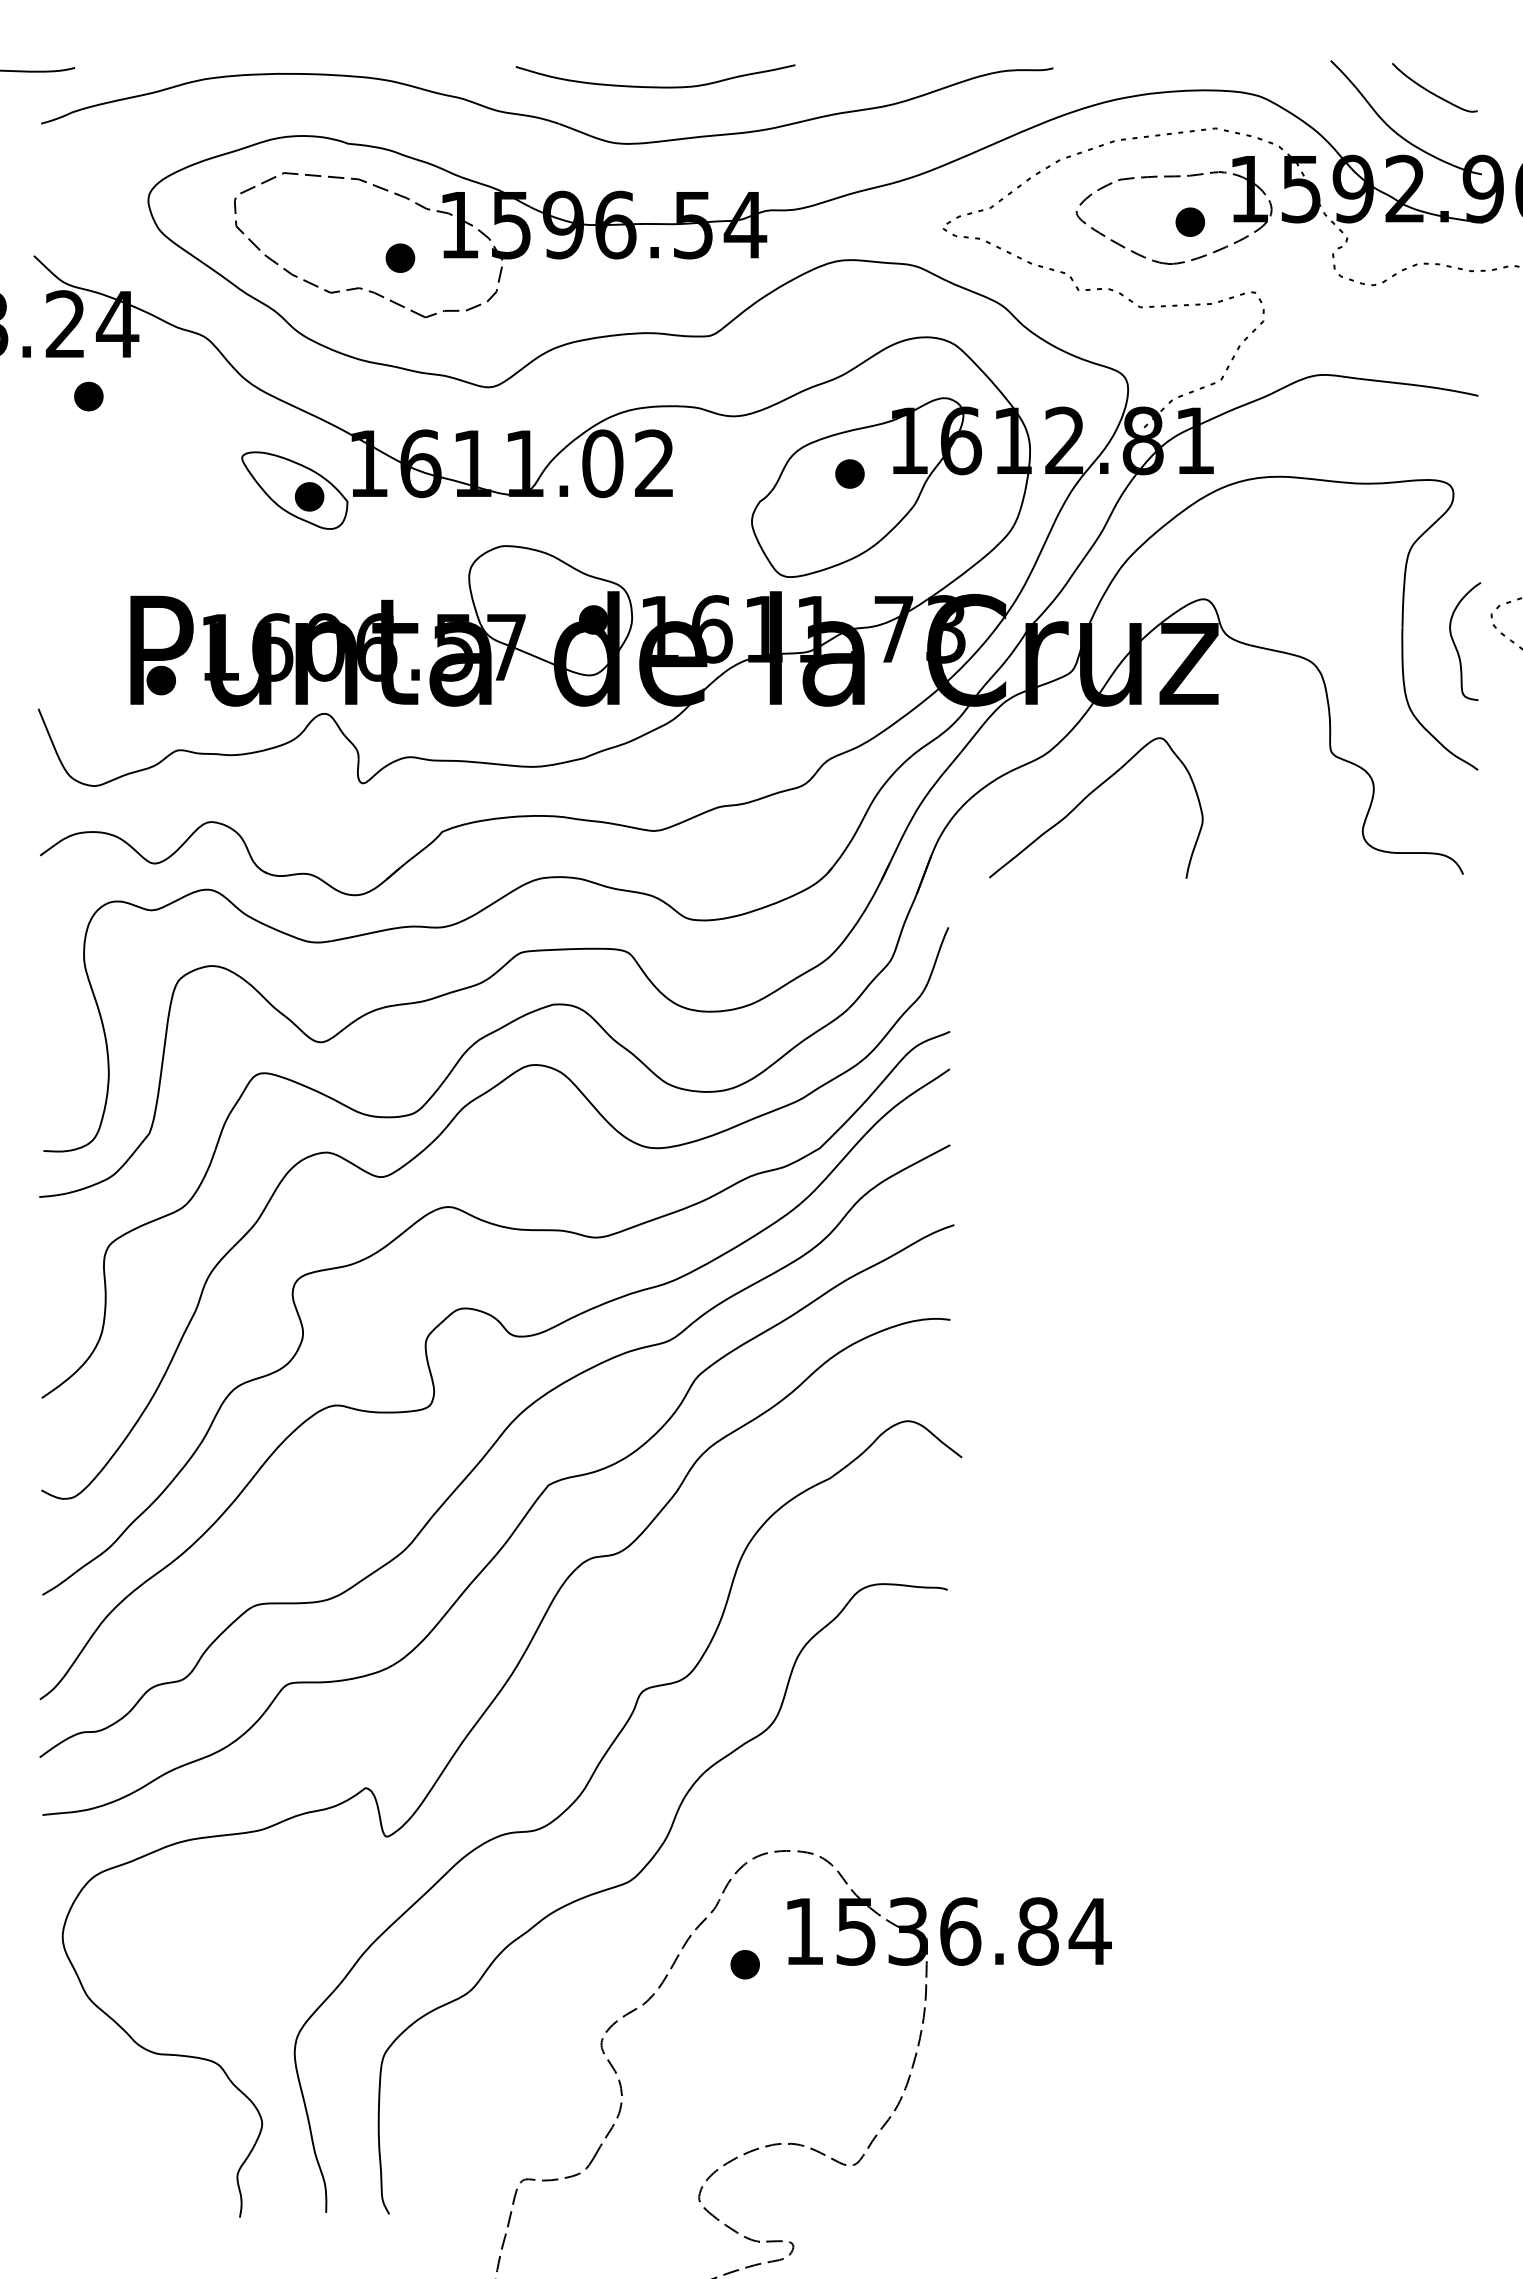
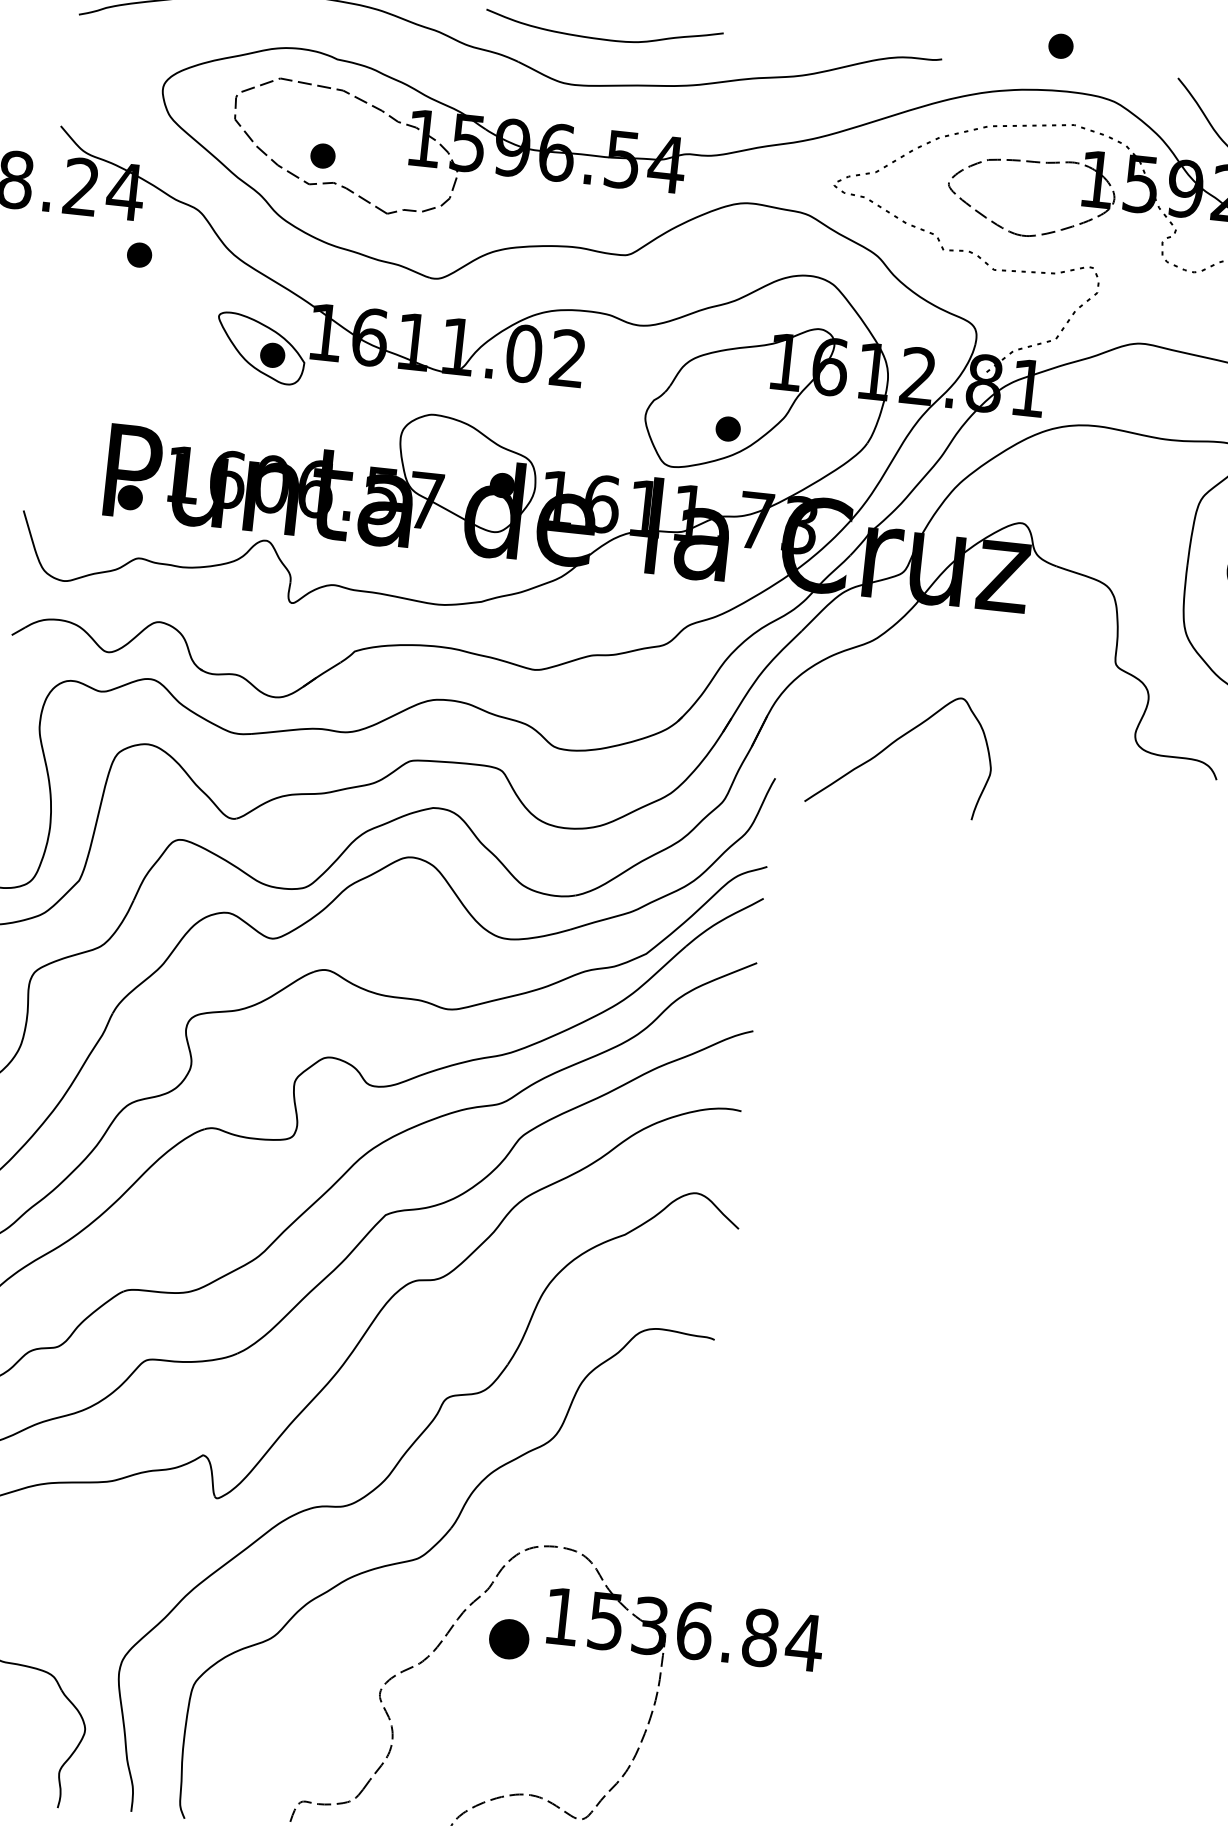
part: (1189, 221) -> (1060, 45), moved
part: (400, 257) -> (323, 155), moved
part: (88, 396) -> (139, 255), moved
part: (849, 473) -> (727, 428), moved
curve: (1087, 797) -> (894, 742), moved
part: (744, 1964) -> (508, 1639), size x1.6

